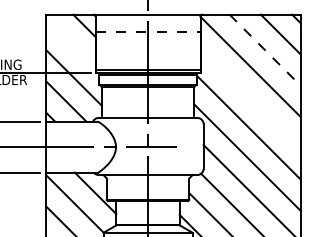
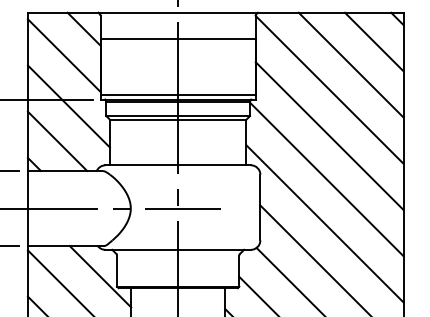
line: (148, 32) -> (178, 39), dashed -> solid
line: (70, 43) -> (63, 55), added
line: (265, 50) -> (351, 65), dashed -> solid
line: (250, 98) -> (329, 136), added

